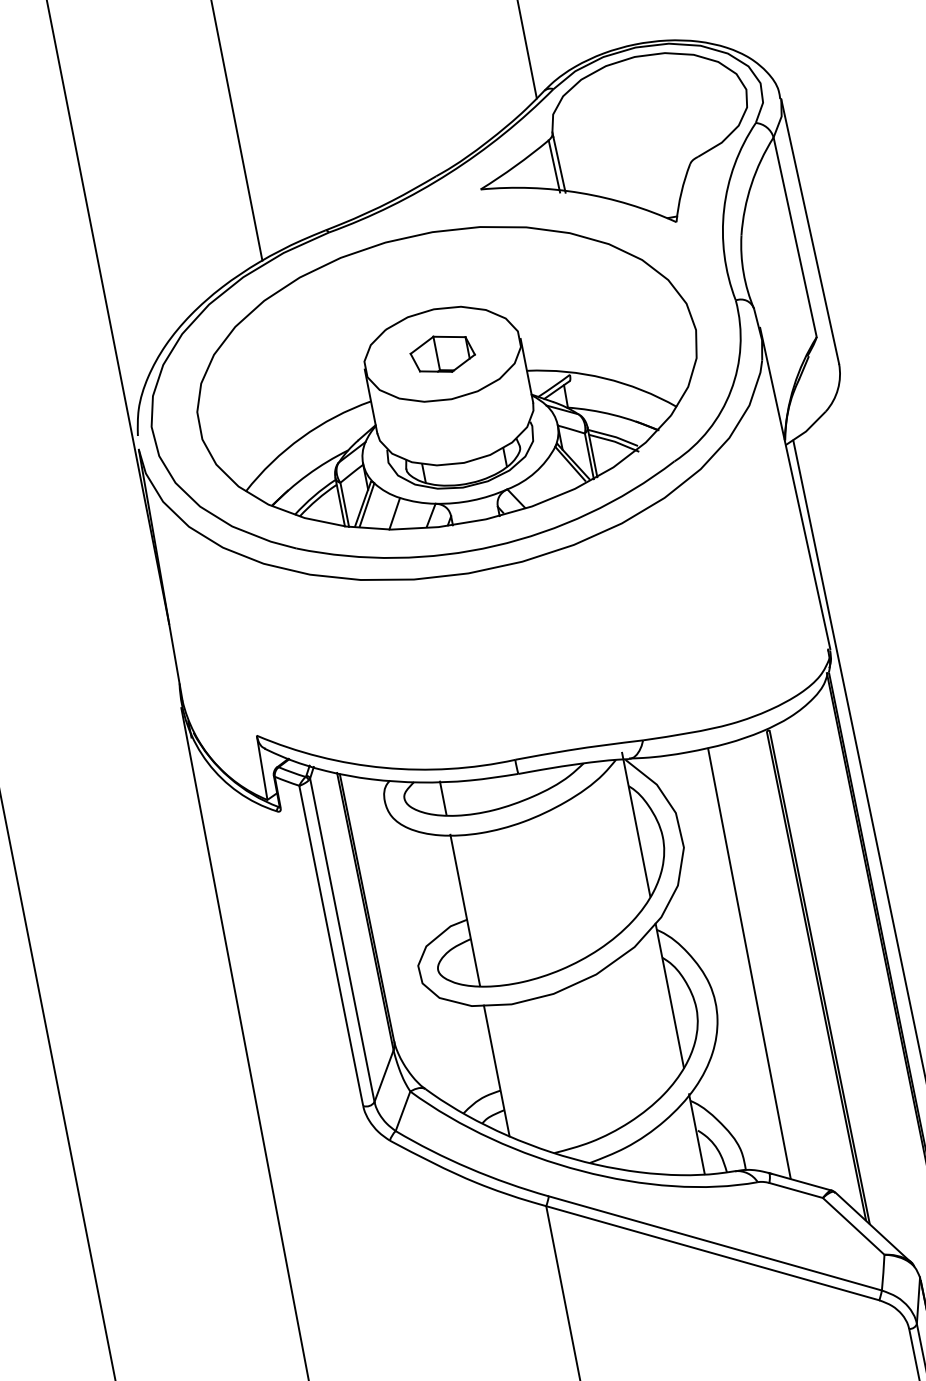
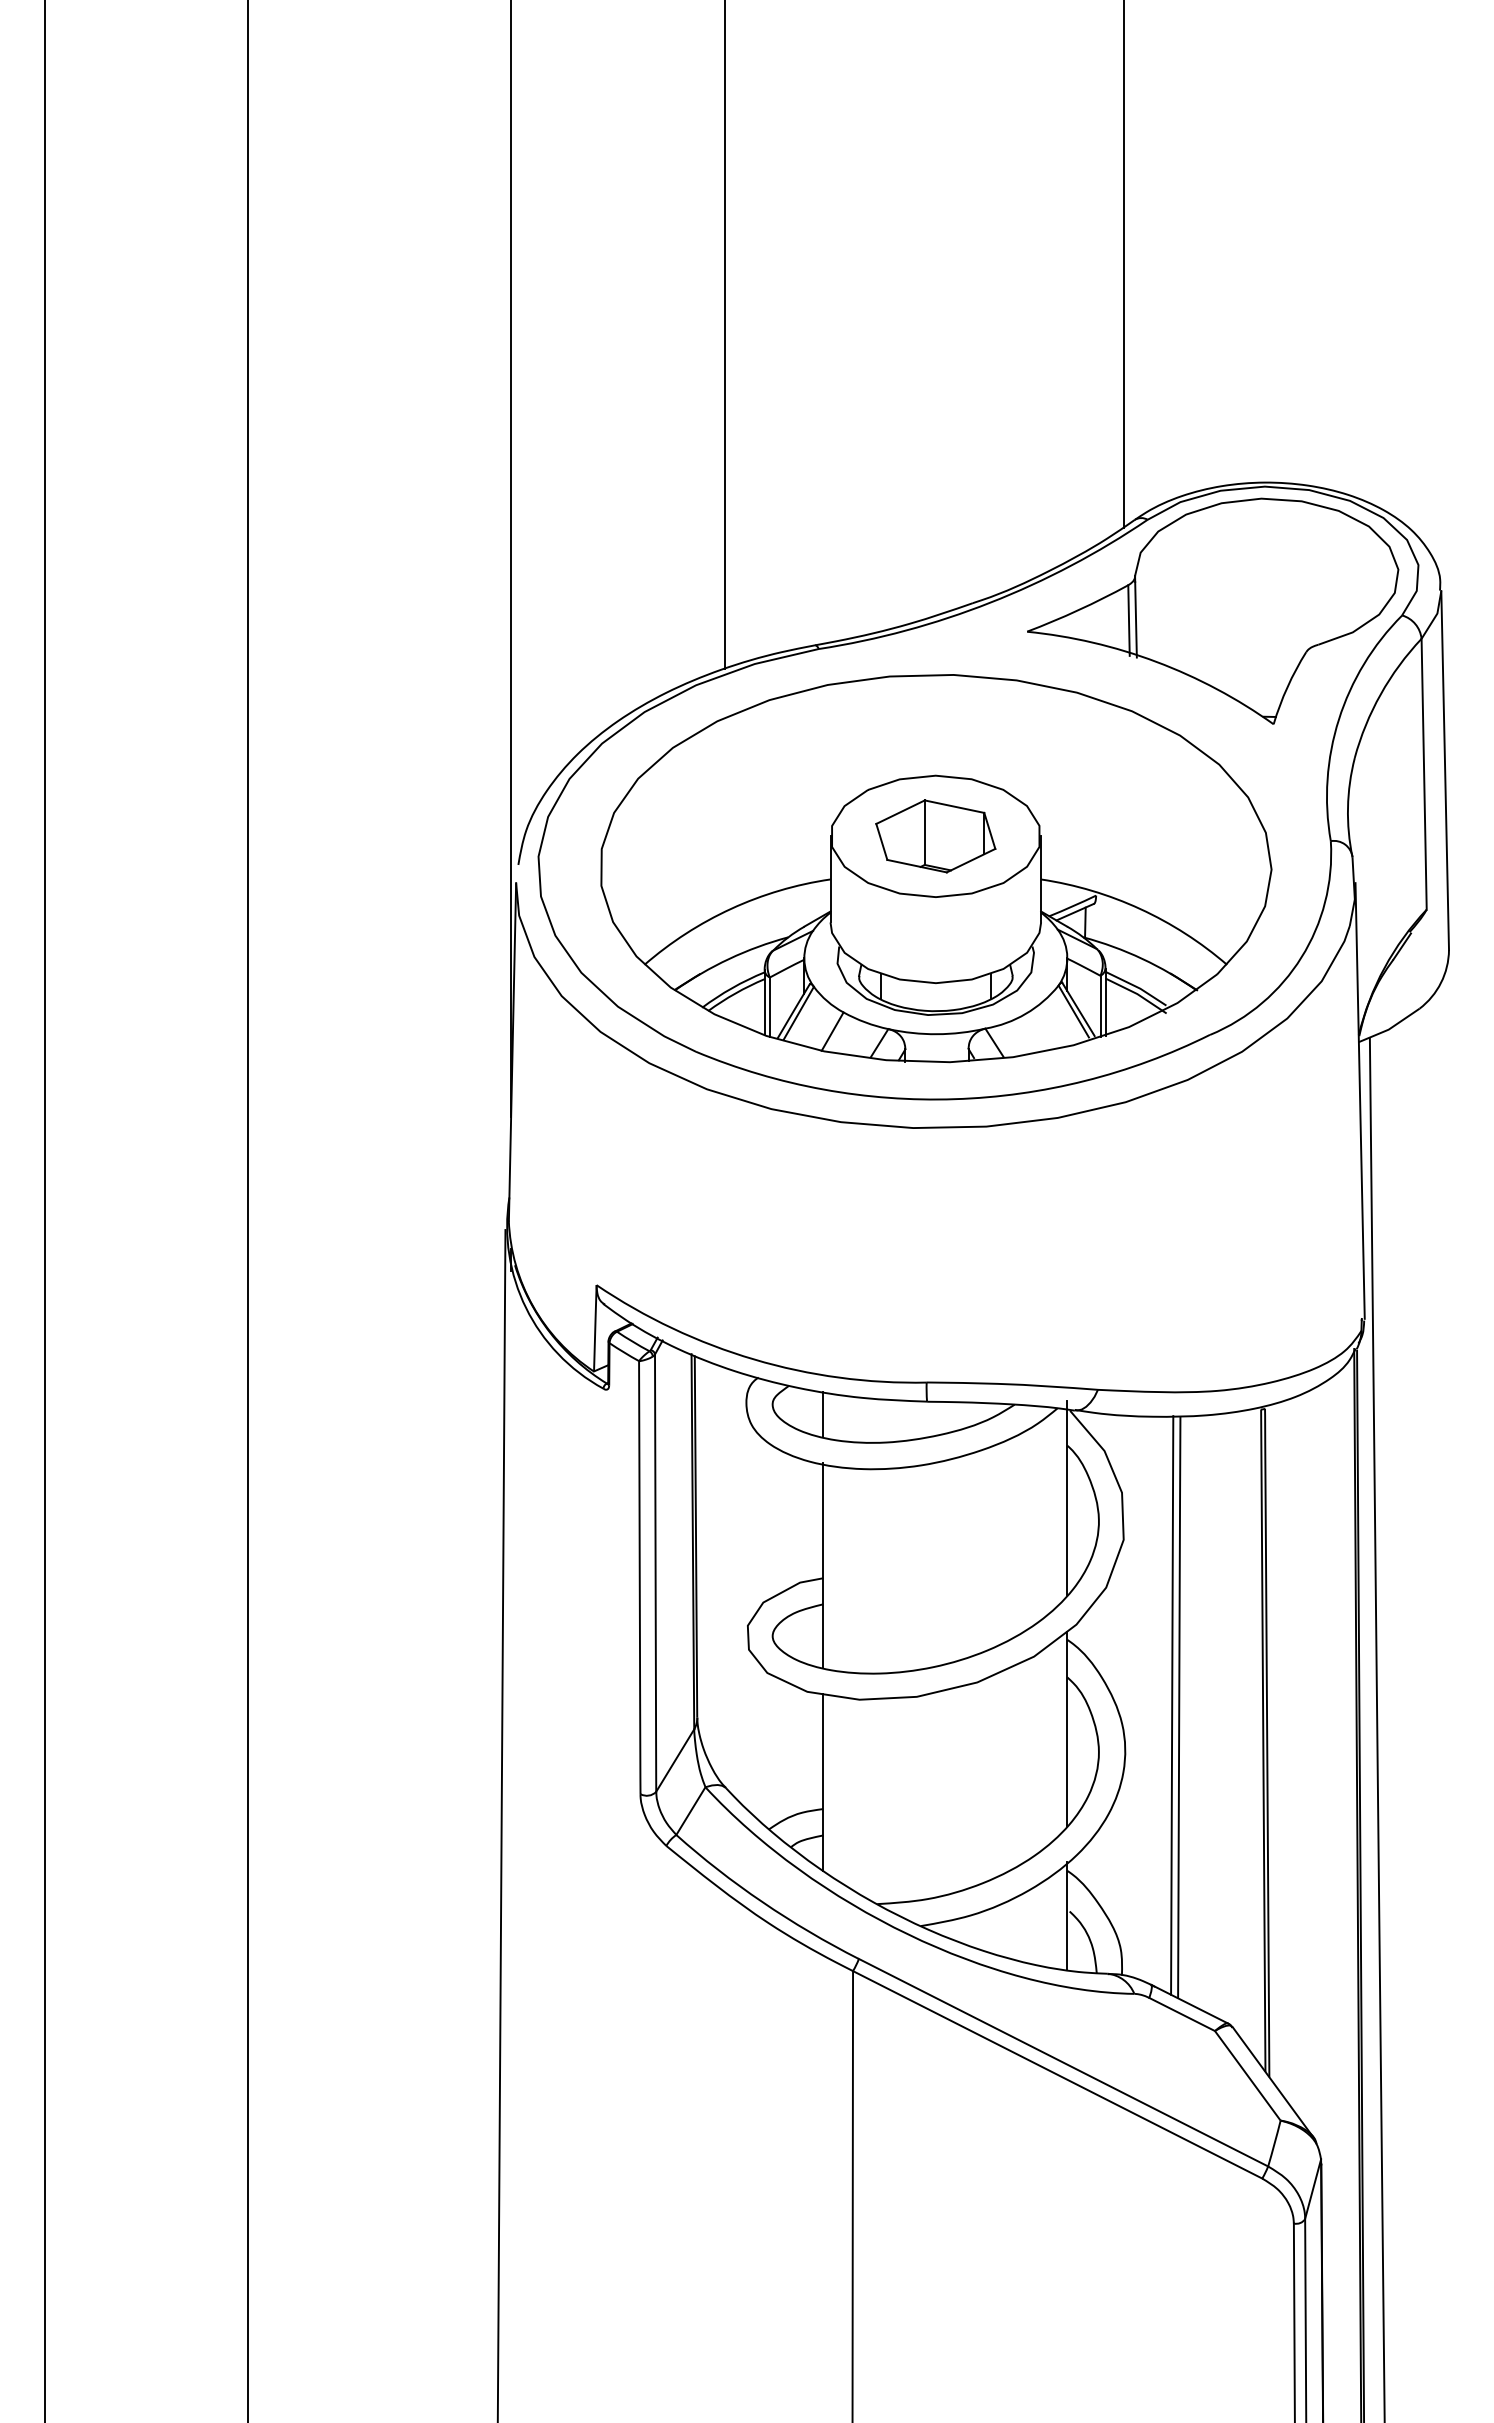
part: (442, 354) -> (935, 836), size x1.43
line: (744, 963) -> (1172, 1705), added

